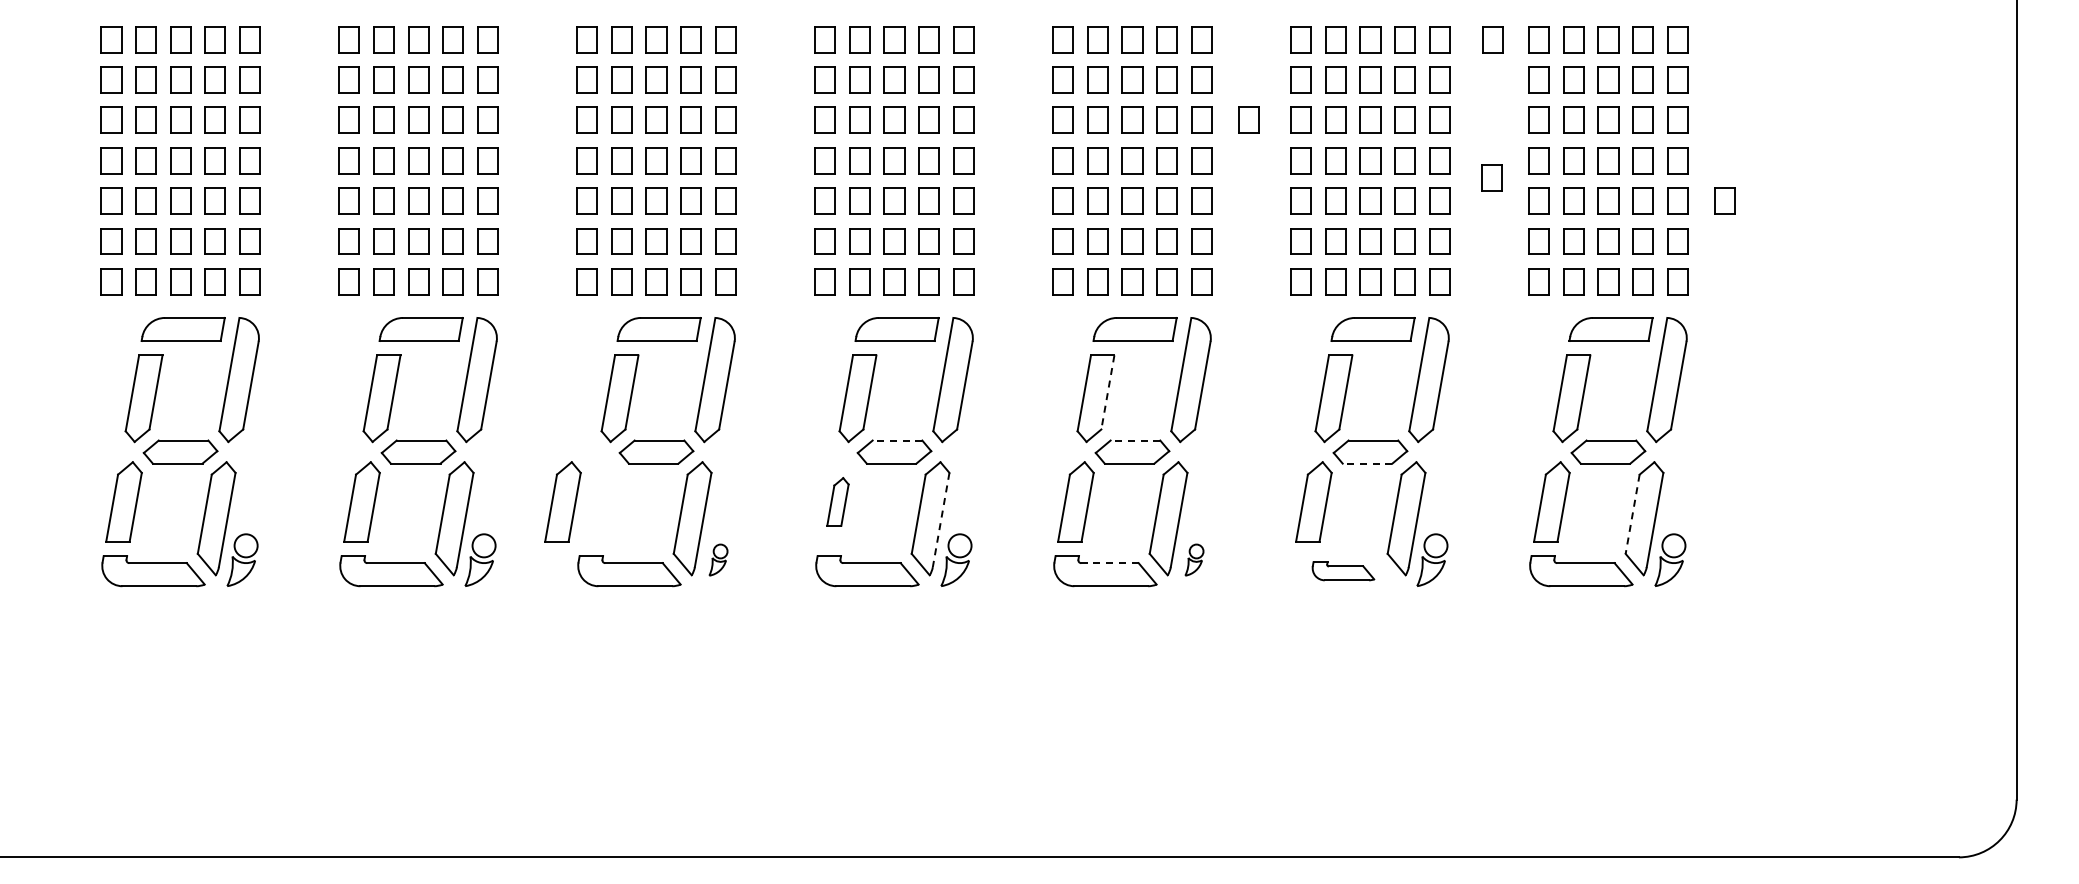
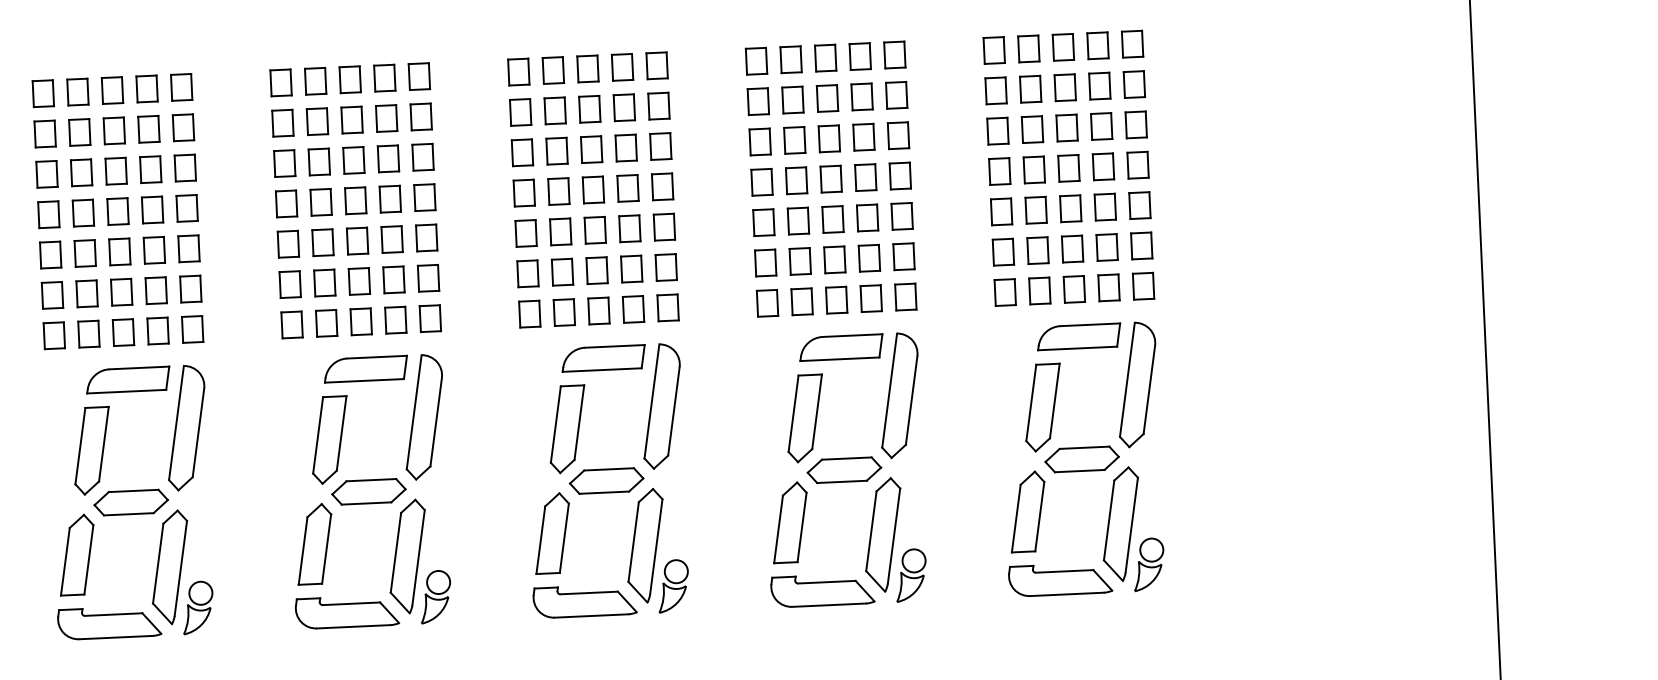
part: (1492, 39) -> (947, 52), removed
part: (1248, 119) -> (707, 143), removed
part: (1491, 177) -> (952, 190), removed
part: (1724, 200) -> (1186, 202), removed
line: (1107, 392) -> (578, 422), dashed -> solid
line: (897, 440) -> (371, 480), dashed -> solid
line: (1135, 440) -> (609, 469), dashed -> solid
line: (1367, 463) -> (841, 481), dashed -> solid
part: (562, 501) -> (76, 554), moved
part: (837, 501) -> (314, 543), size x1.67
line: (1632, 514) -> (1108, 520), dashed -> solid
line: (941, 520) -> (418, 558), dashed -> solid
part: (718, 559) -> (197, 607), size x1.67
part: (1194, 559) -> (673, 585), size x1.67
line: (1109, 563) -> (588, 593), dashed -> solid
part: (1343, 571) -> (822, 590), size x1.67

